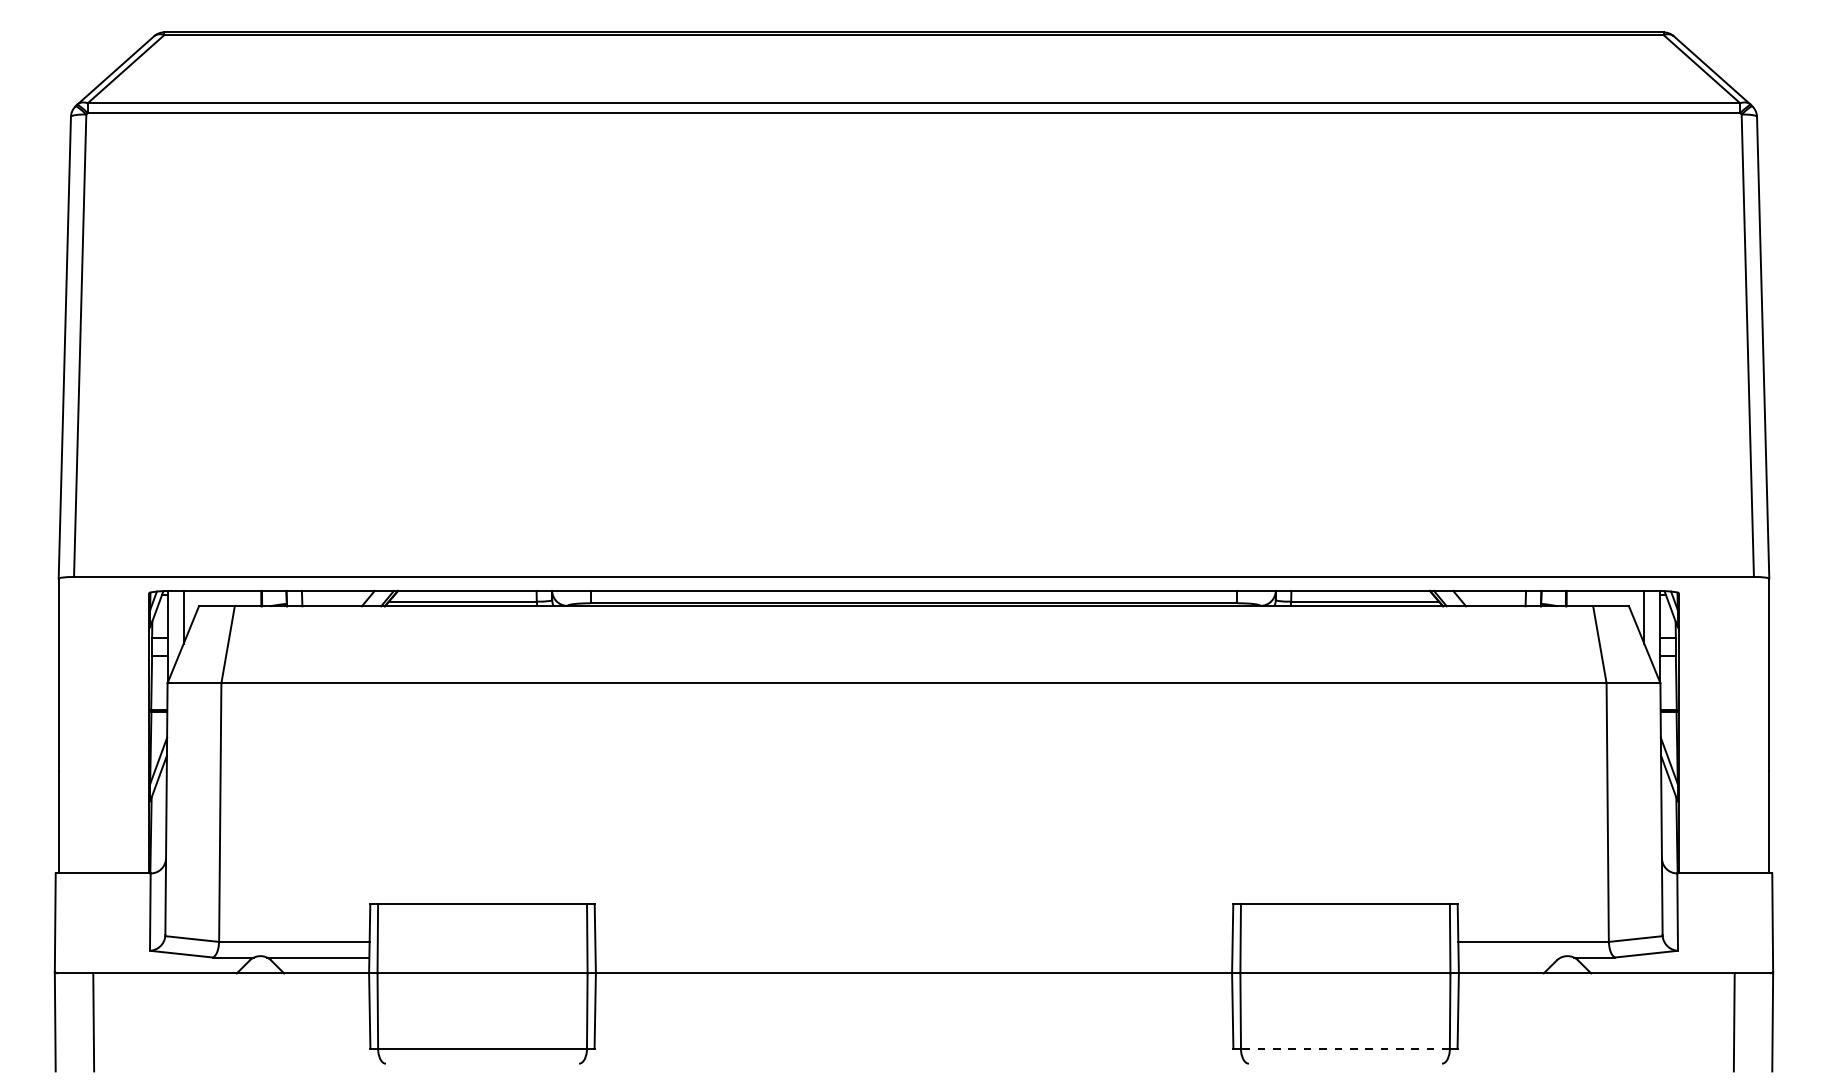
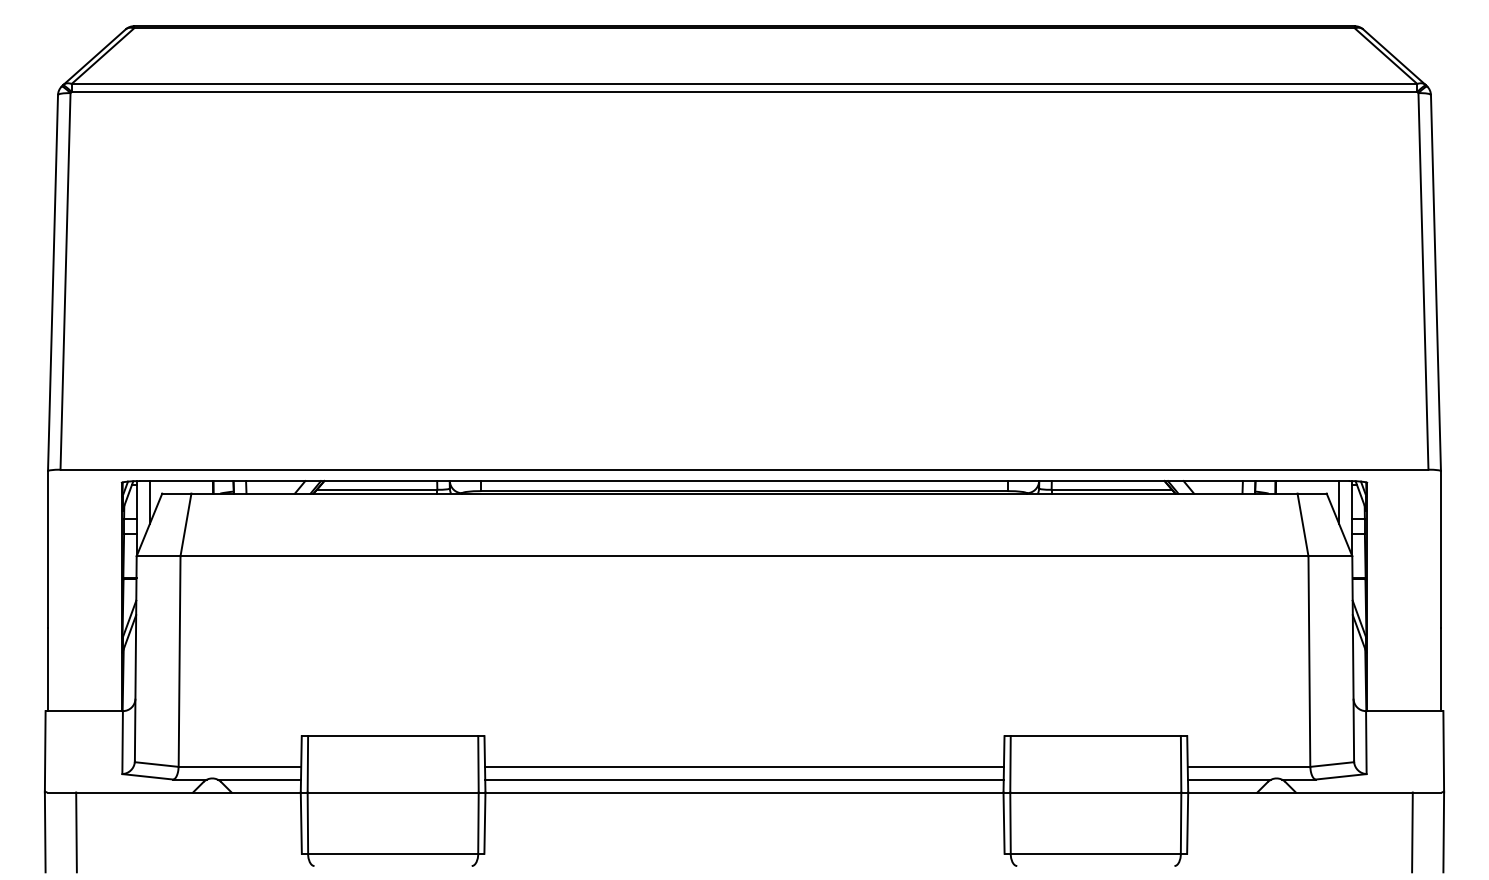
line: (913, 942) -> (744, 767), added
line: (913, 957) -> (744, 779), added
line: (1509, 957) -> (1229, 779), added
line: (1344, 1048) -> (1095, 853), dashed -> solid

